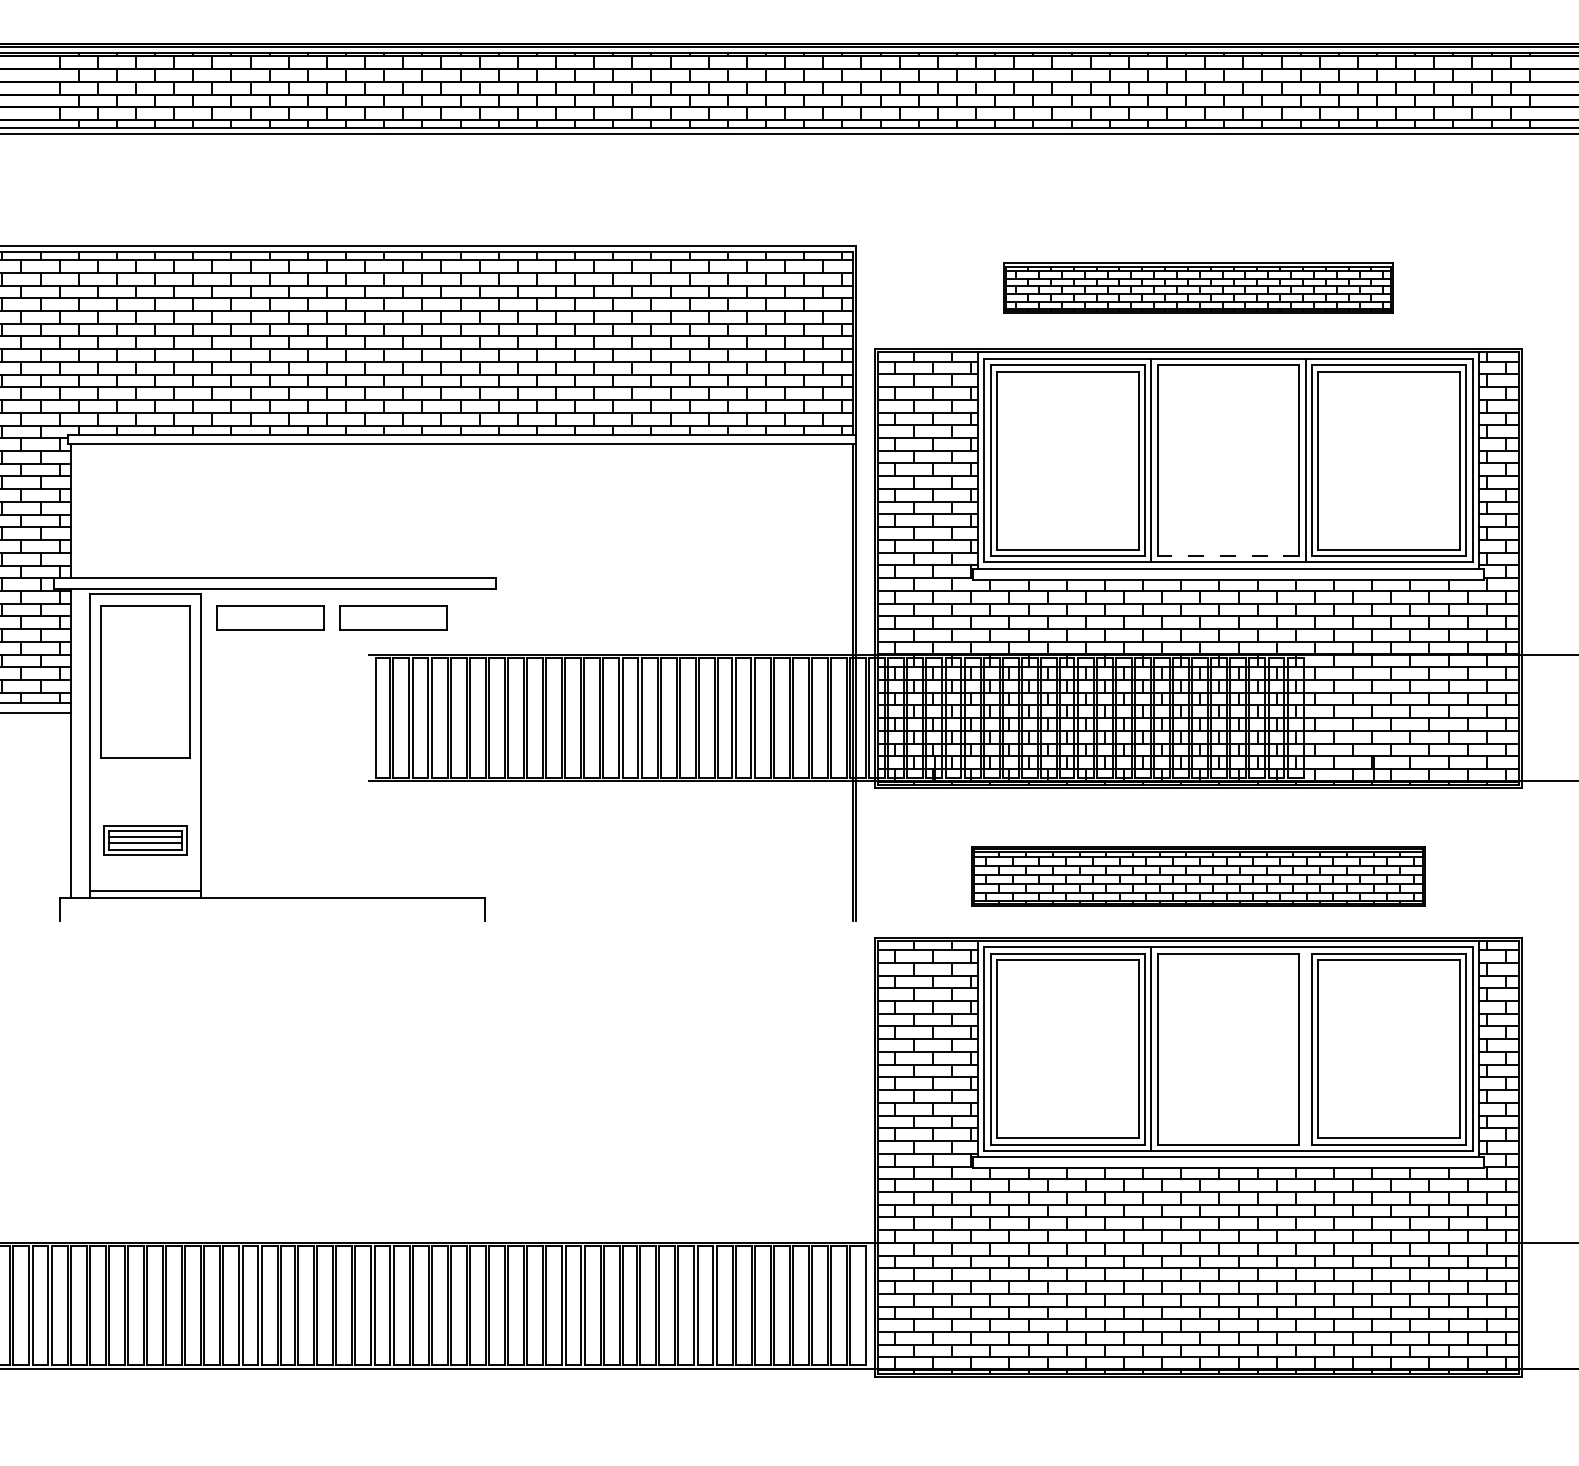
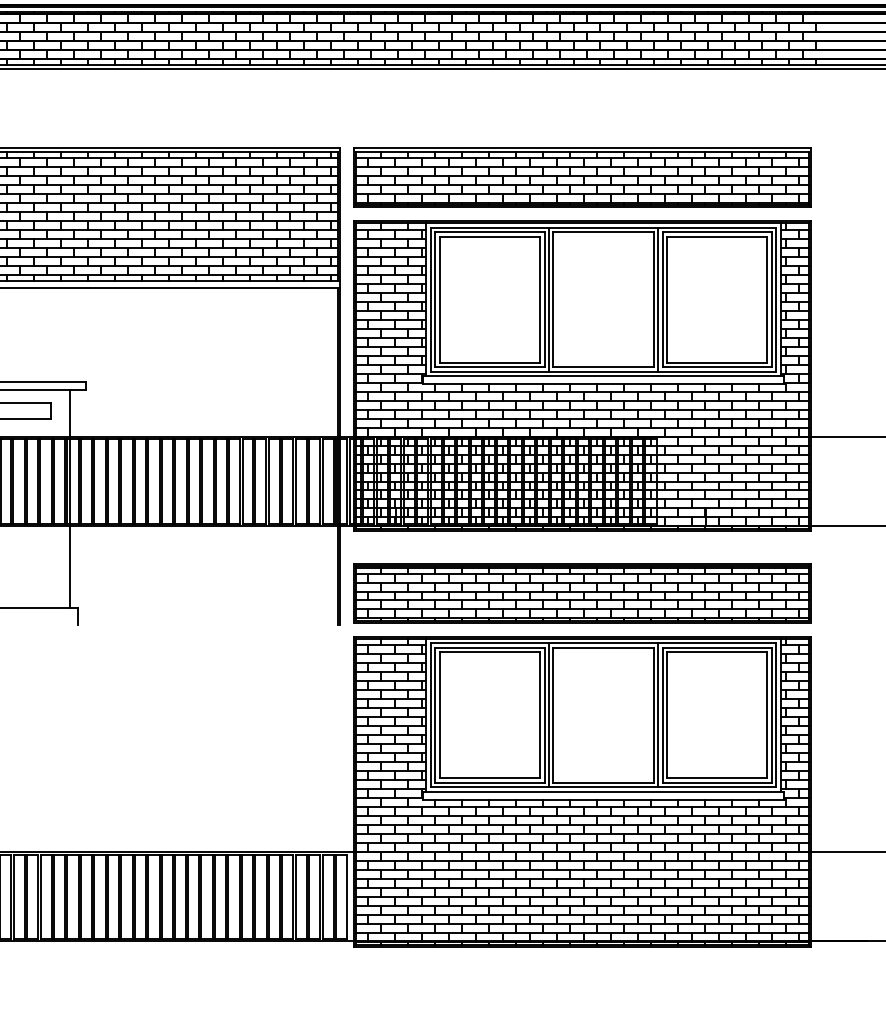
part: (1198, 287) -> (582, 177), size x1.67
line: (1228, 556) -> (603, 367), dashed -> solid
line: (473, 742) -> (69, 498), added
part: (1198, 876) -> (582, 593), size x1.43
line: (1305, 1048) -> (657, 715), added

